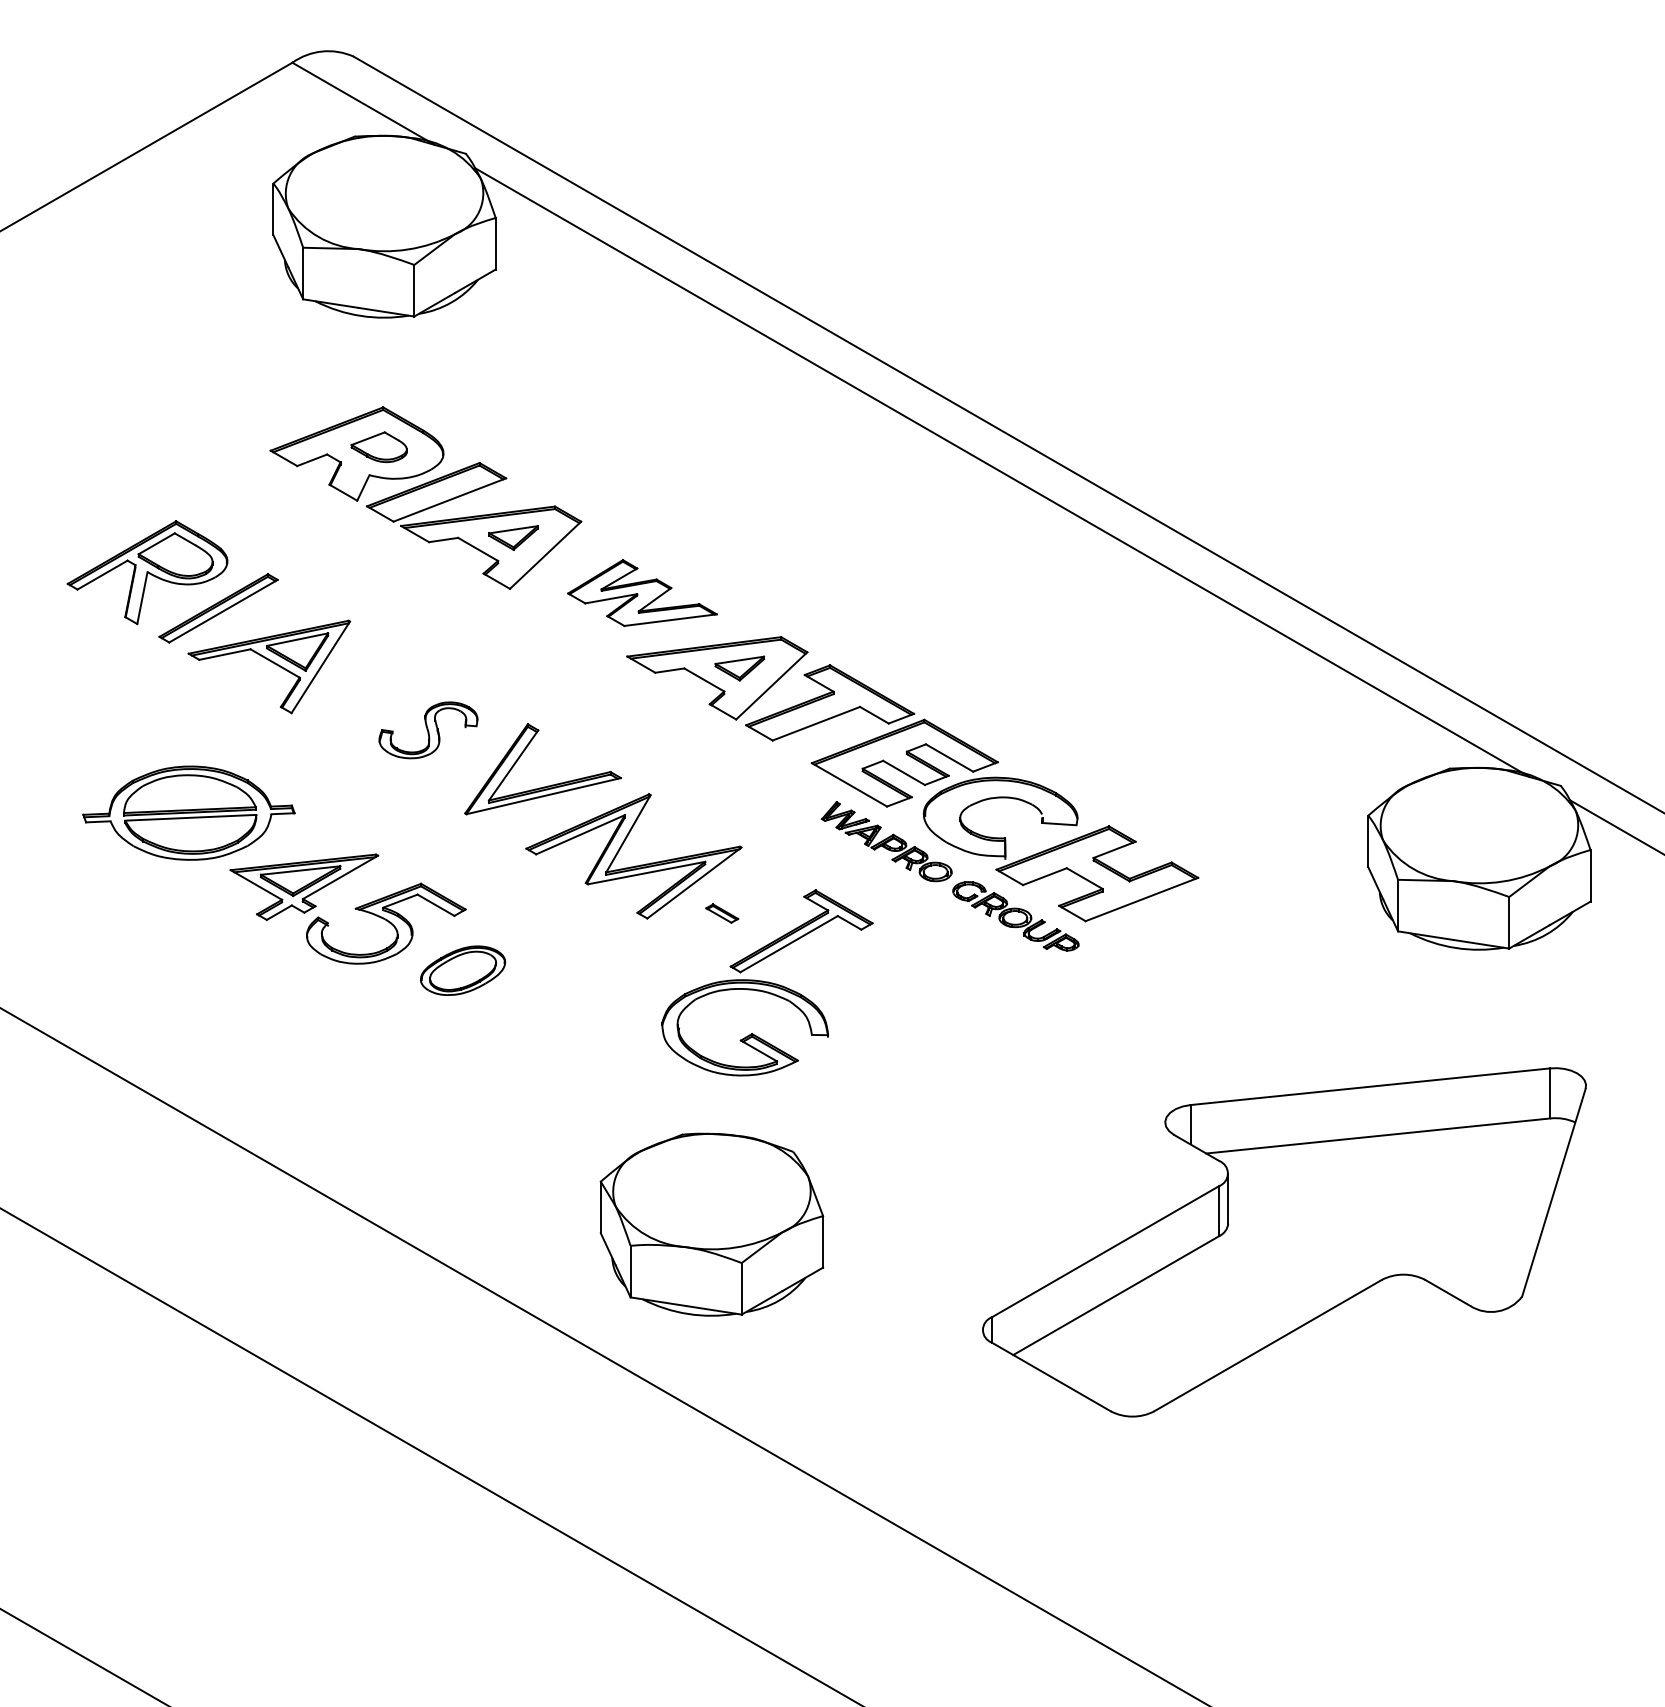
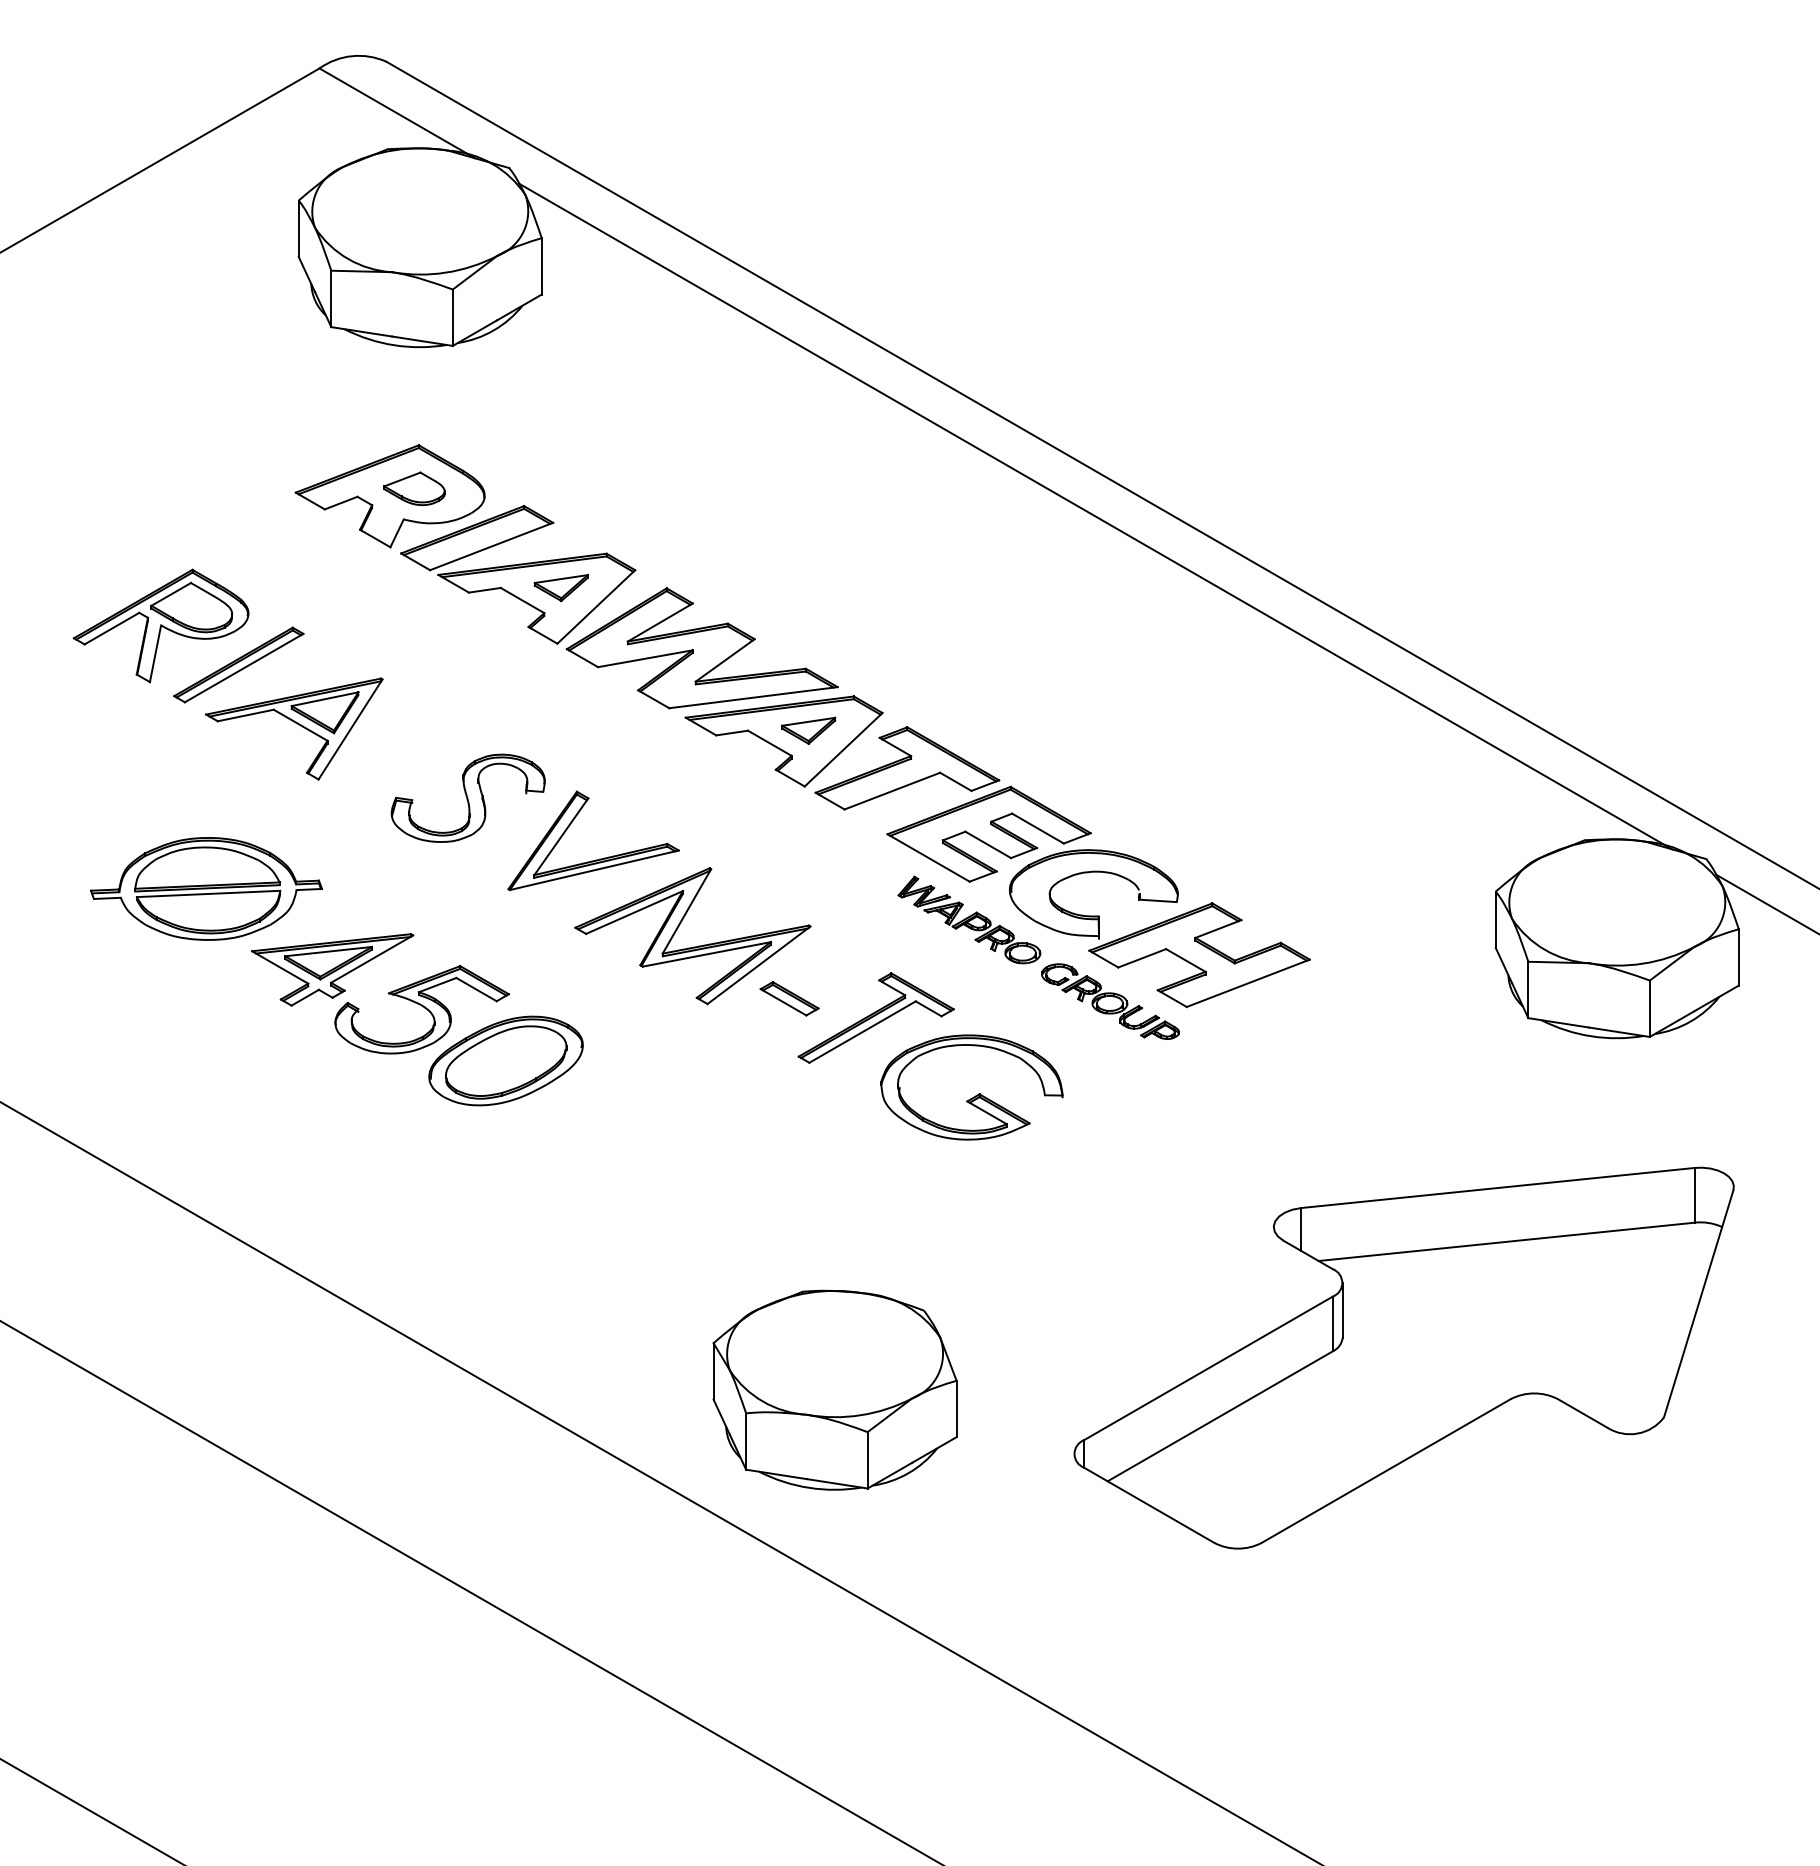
part: (642, 592) -> (702, 647), size x1.67
part: (428, 730) -> (468, 798), size x1.43
part: (721, 913) -> (788, 998), size x1.67
part: (462, 970) -> (505, 1060), size x1.67
part: (747, 1035) -> (974, 1095), moved
part: (711, 1224) -> (834, 1389), moved

